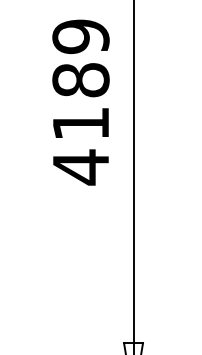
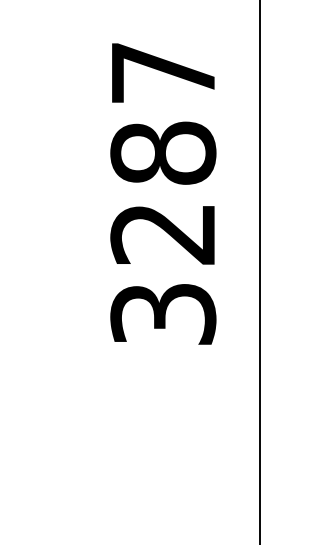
text: (80, 102) -> (162, 194), 4189 -> 3287

